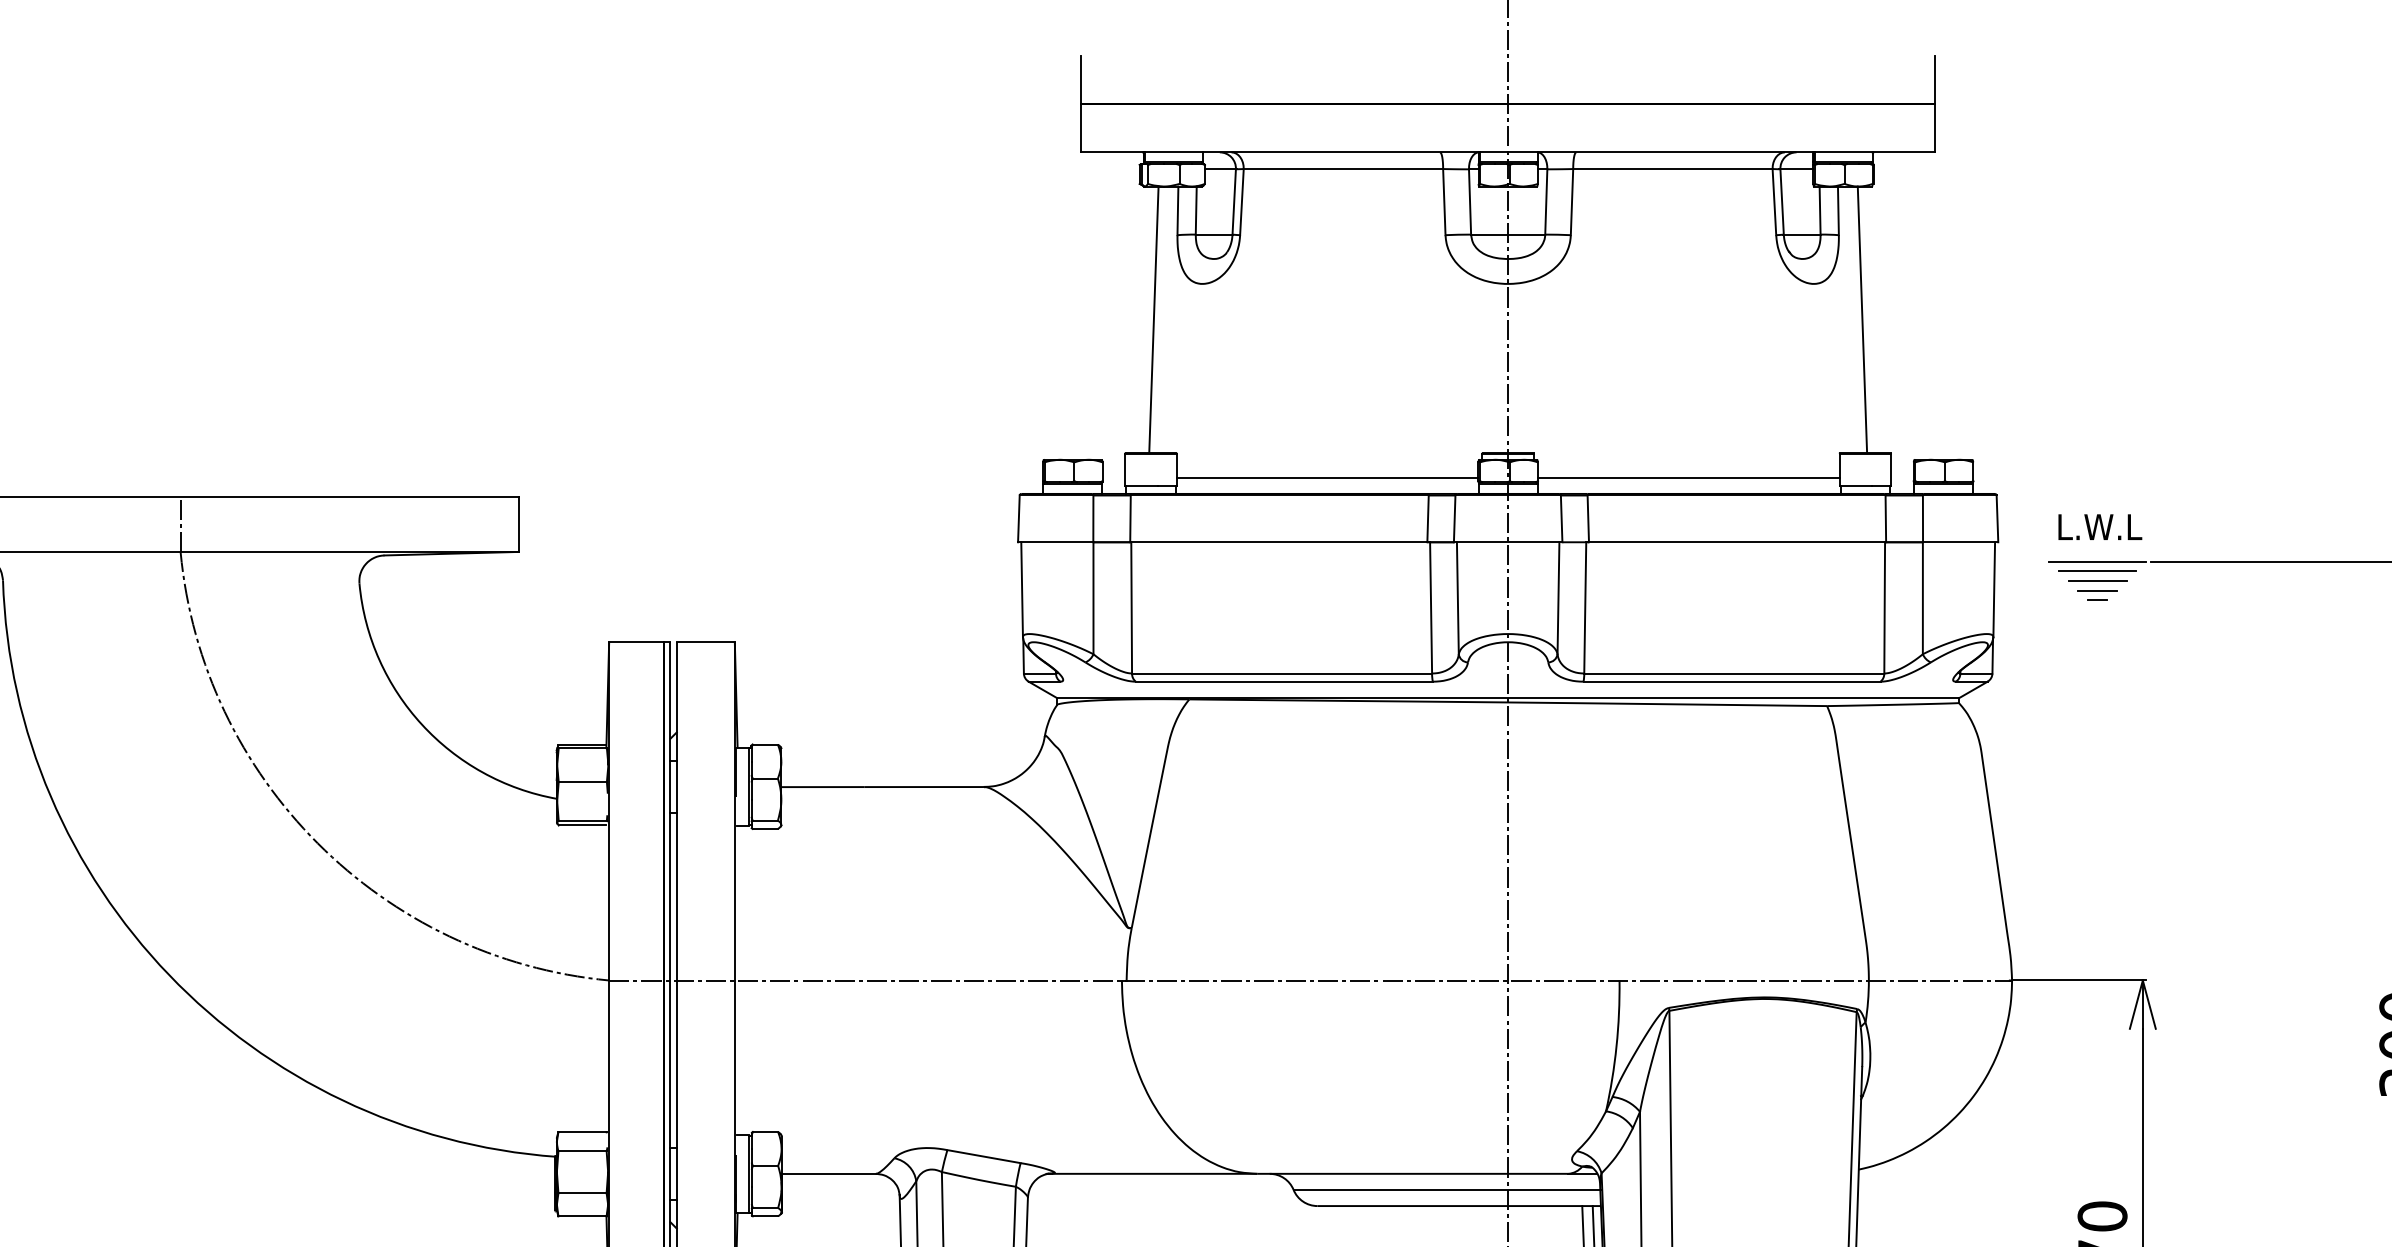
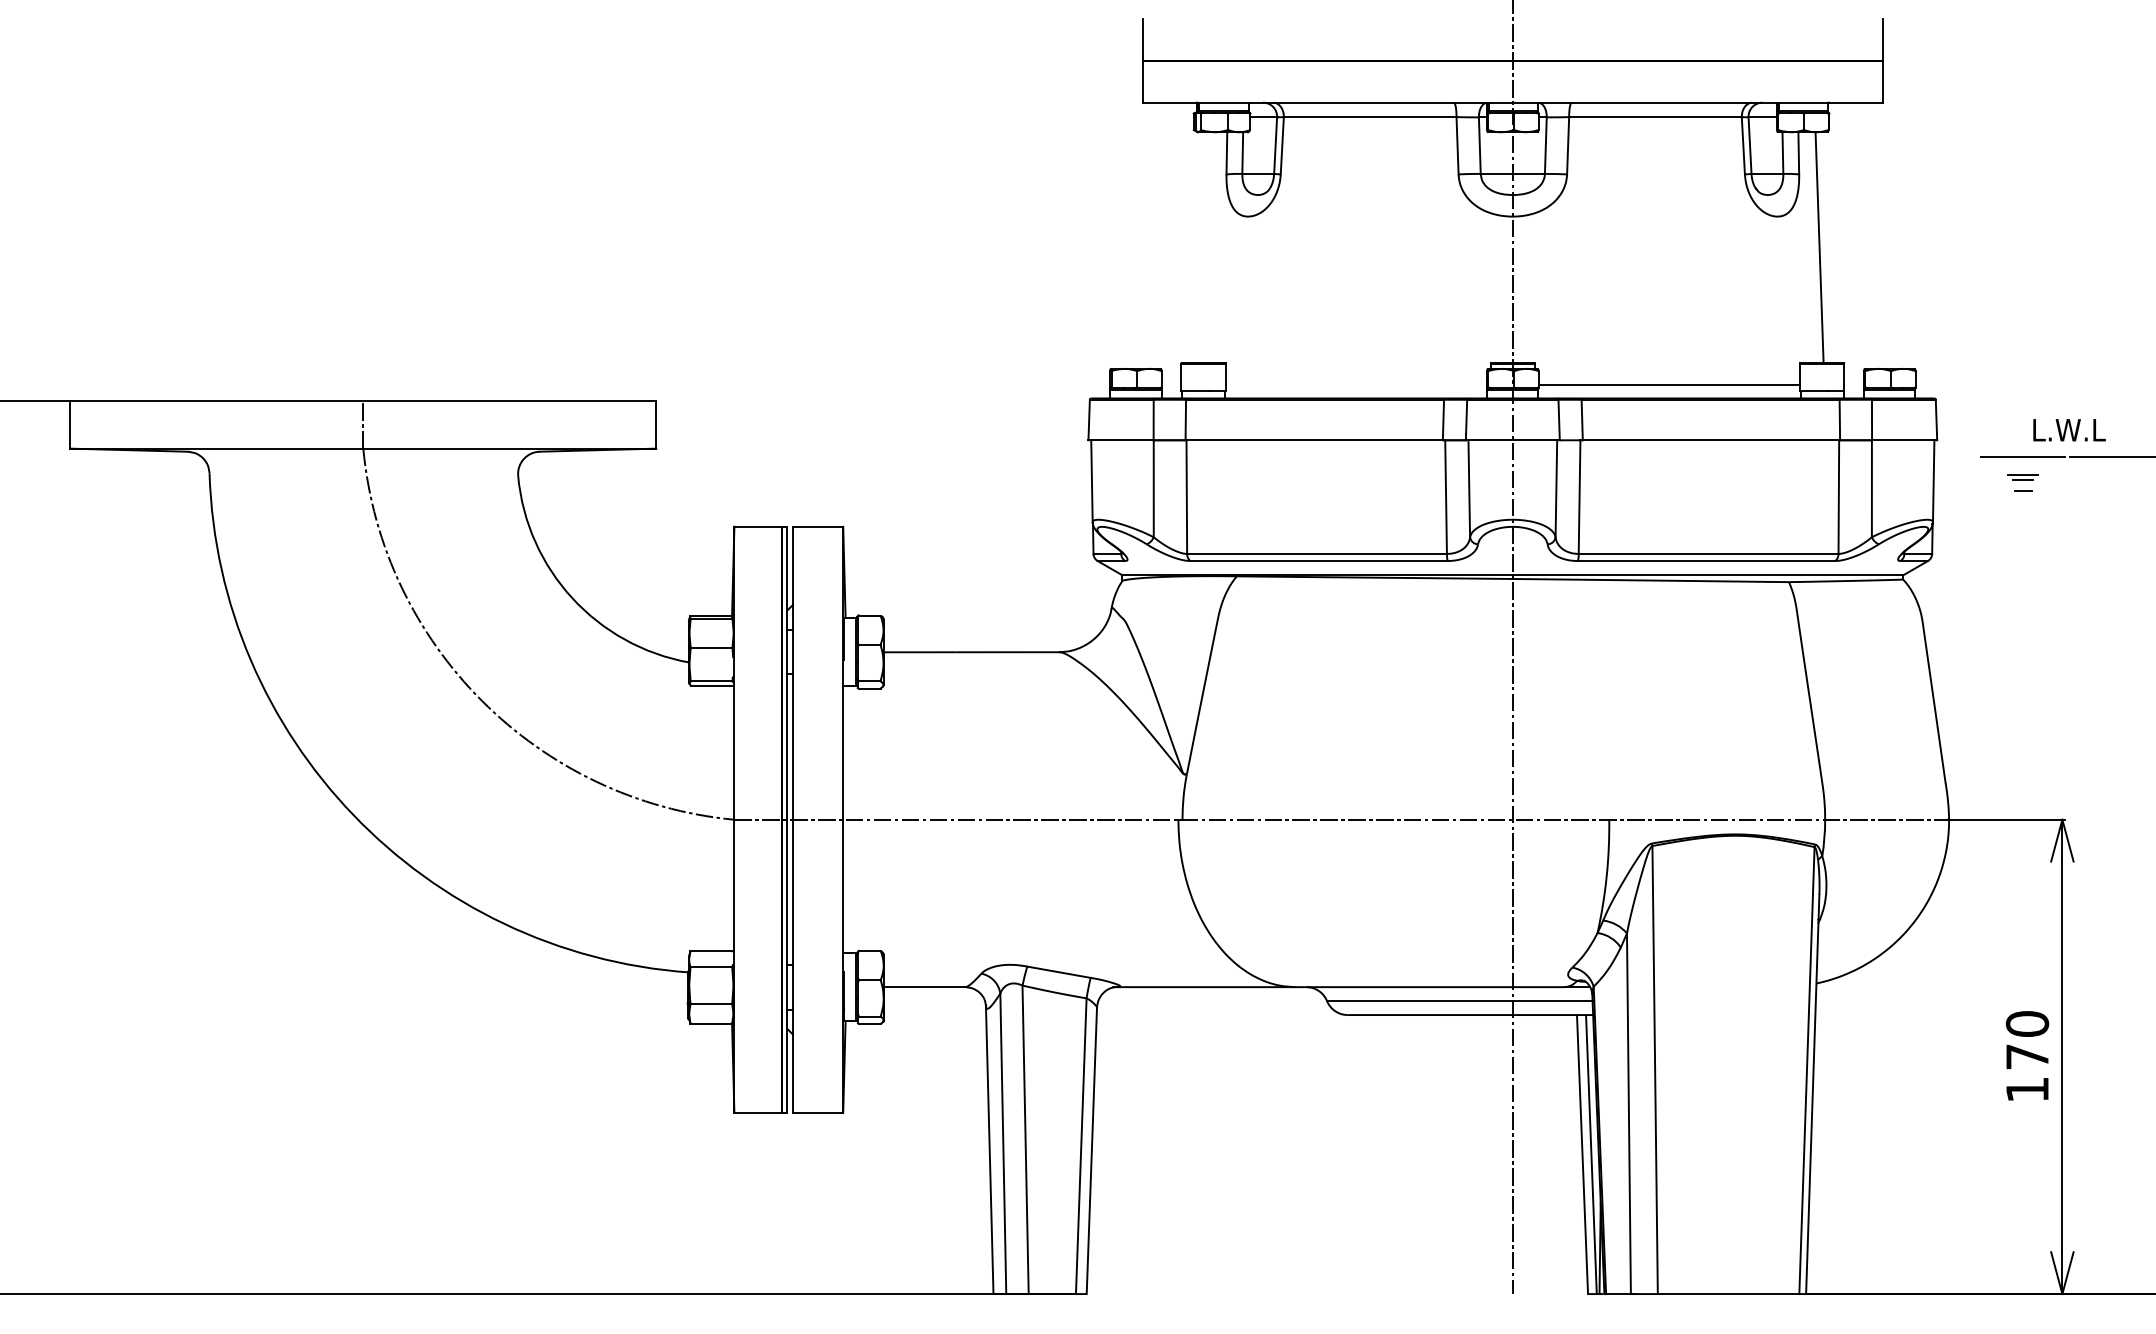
line: (1154, 319) -> (1206, 247), removed
line: (1327, 477) -> (1356, 384), removed
text: (2100, 527) -> (2069, 430), moved
line: (2096, 571) -> (2022, 465), removed
part: (2096, 585) -> (2022, 477), size x0.6

